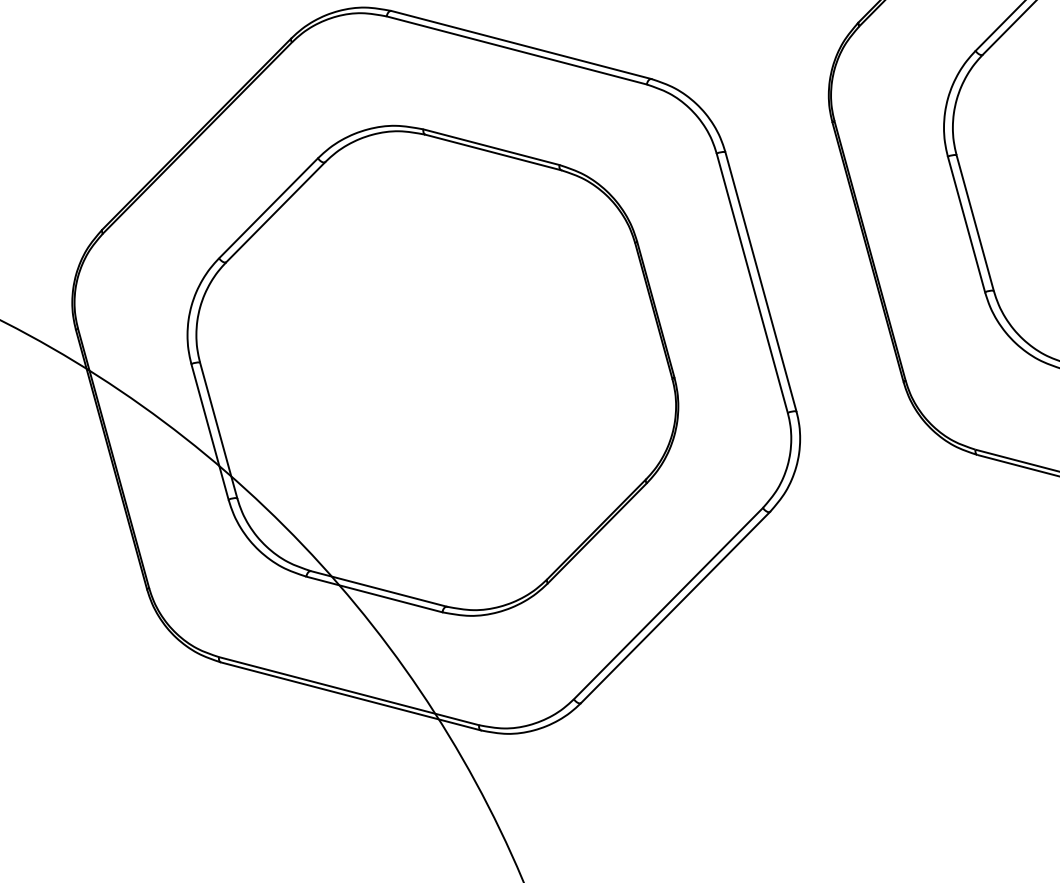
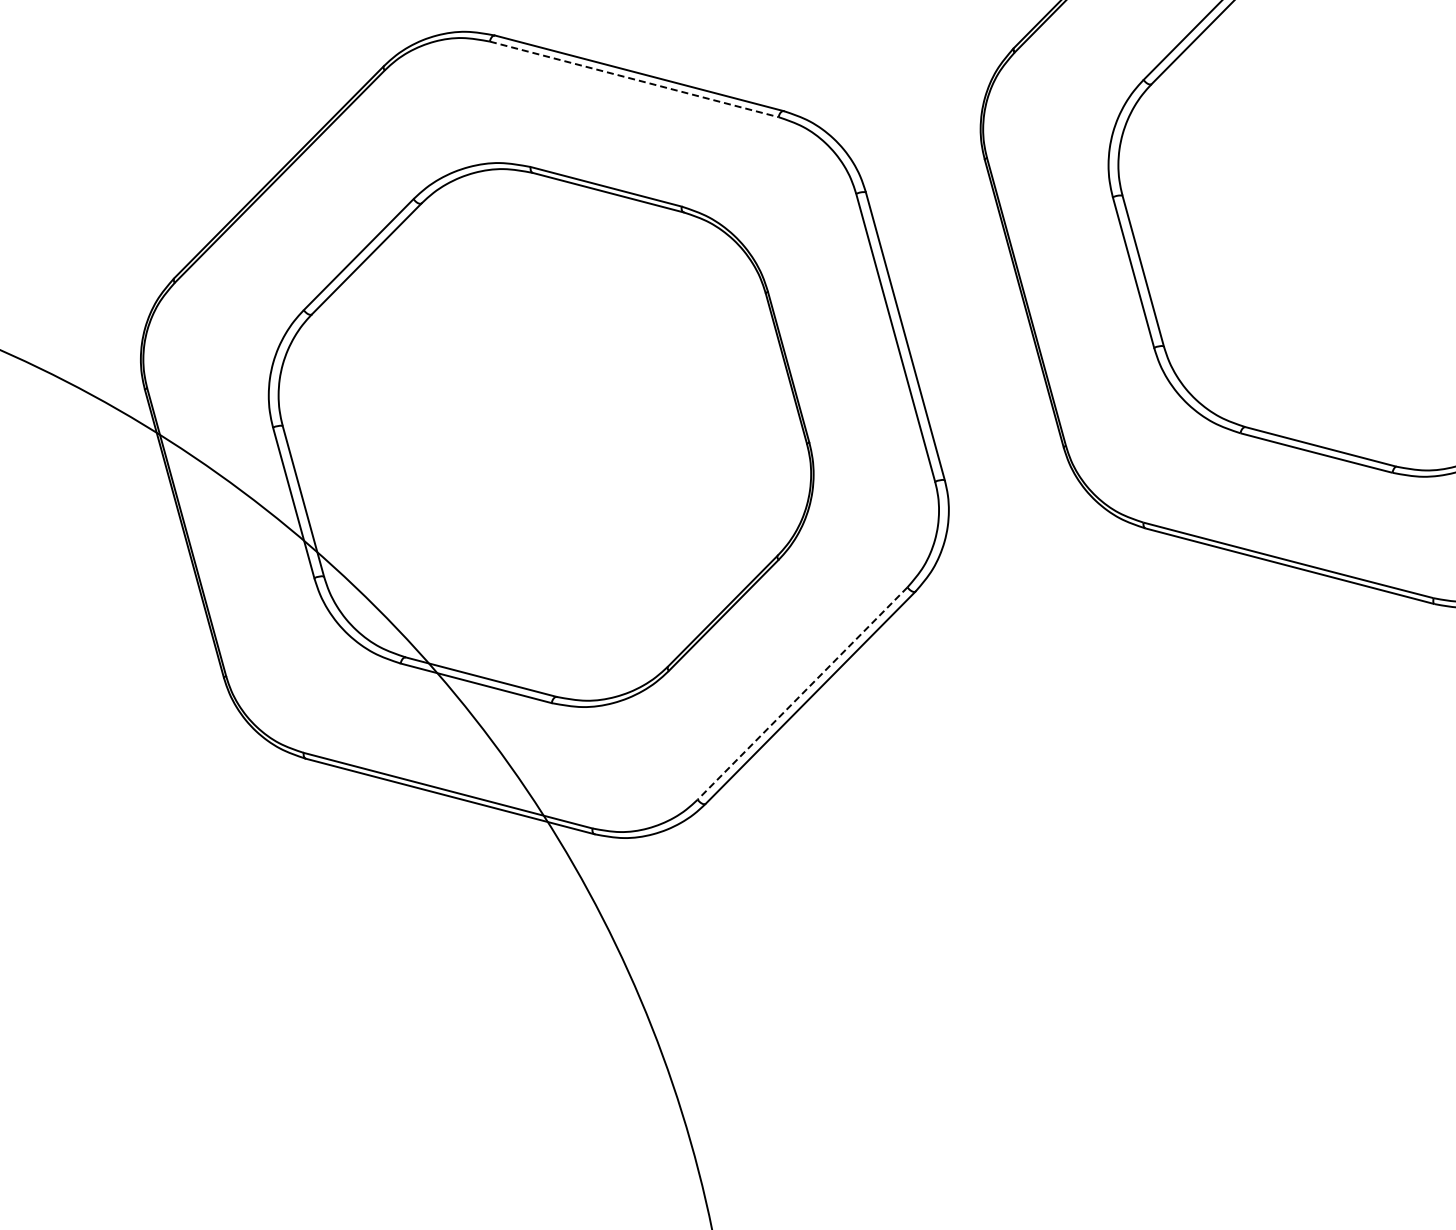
line: (516, 50) -> (634, 79), solid -> dashed
line: (668, 603) -> (802, 693), solid -> dashed

